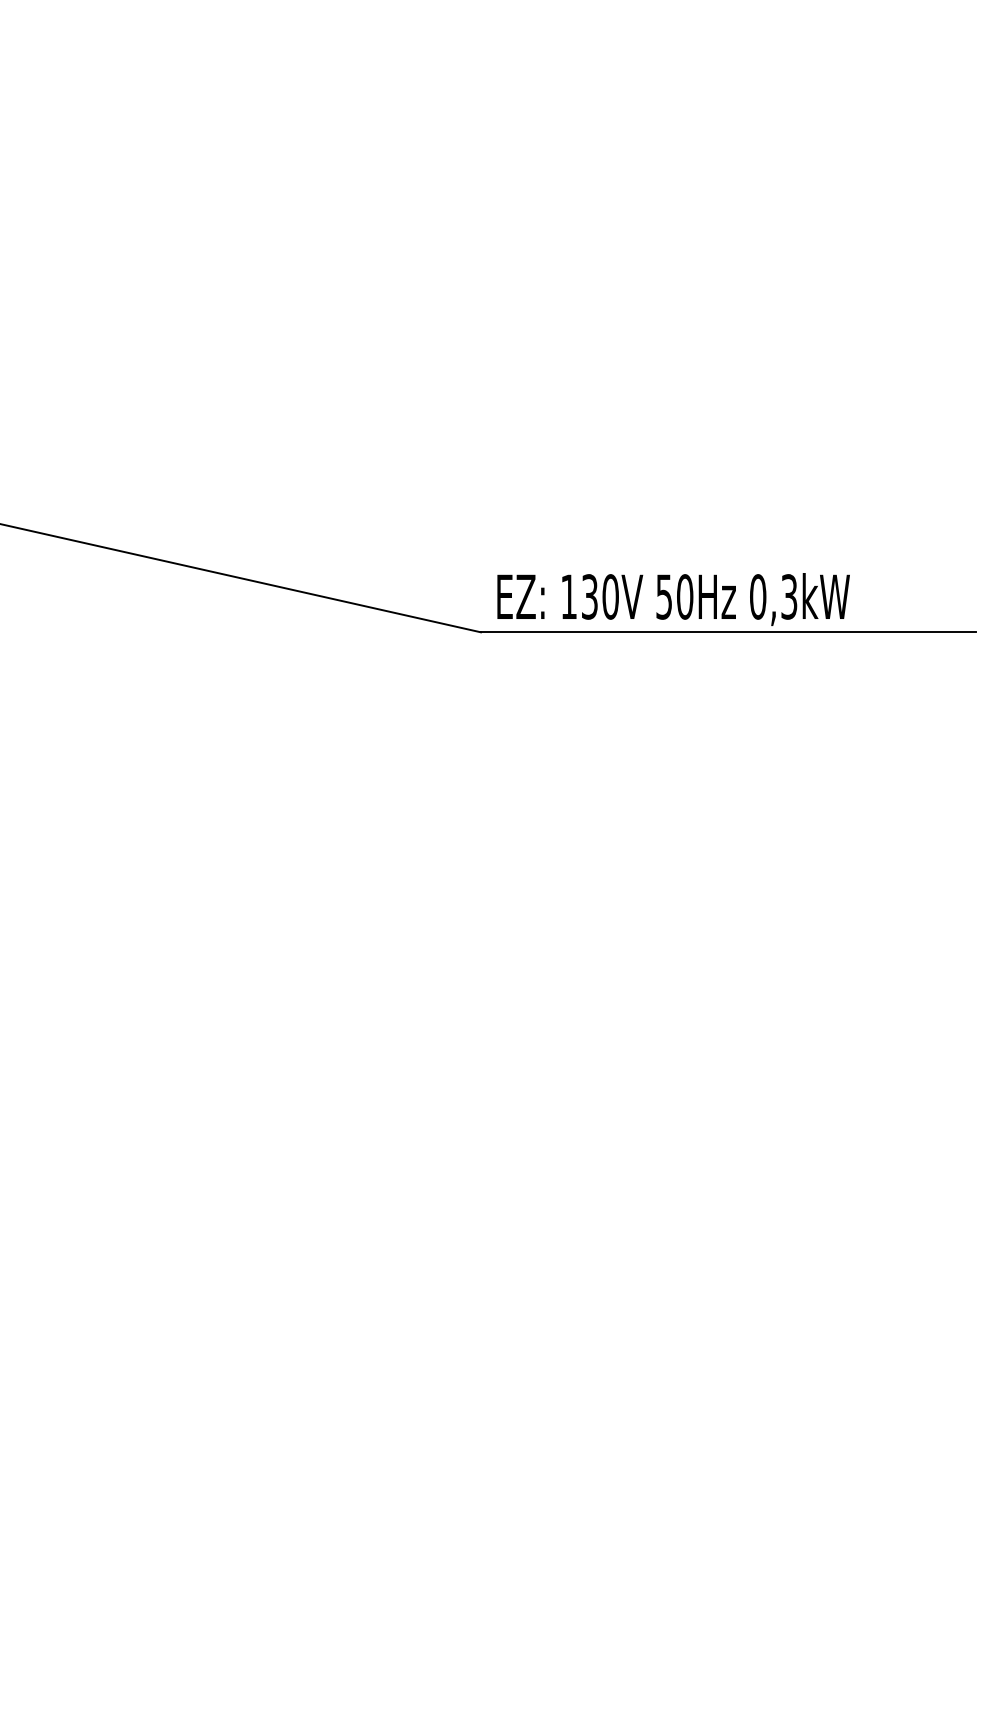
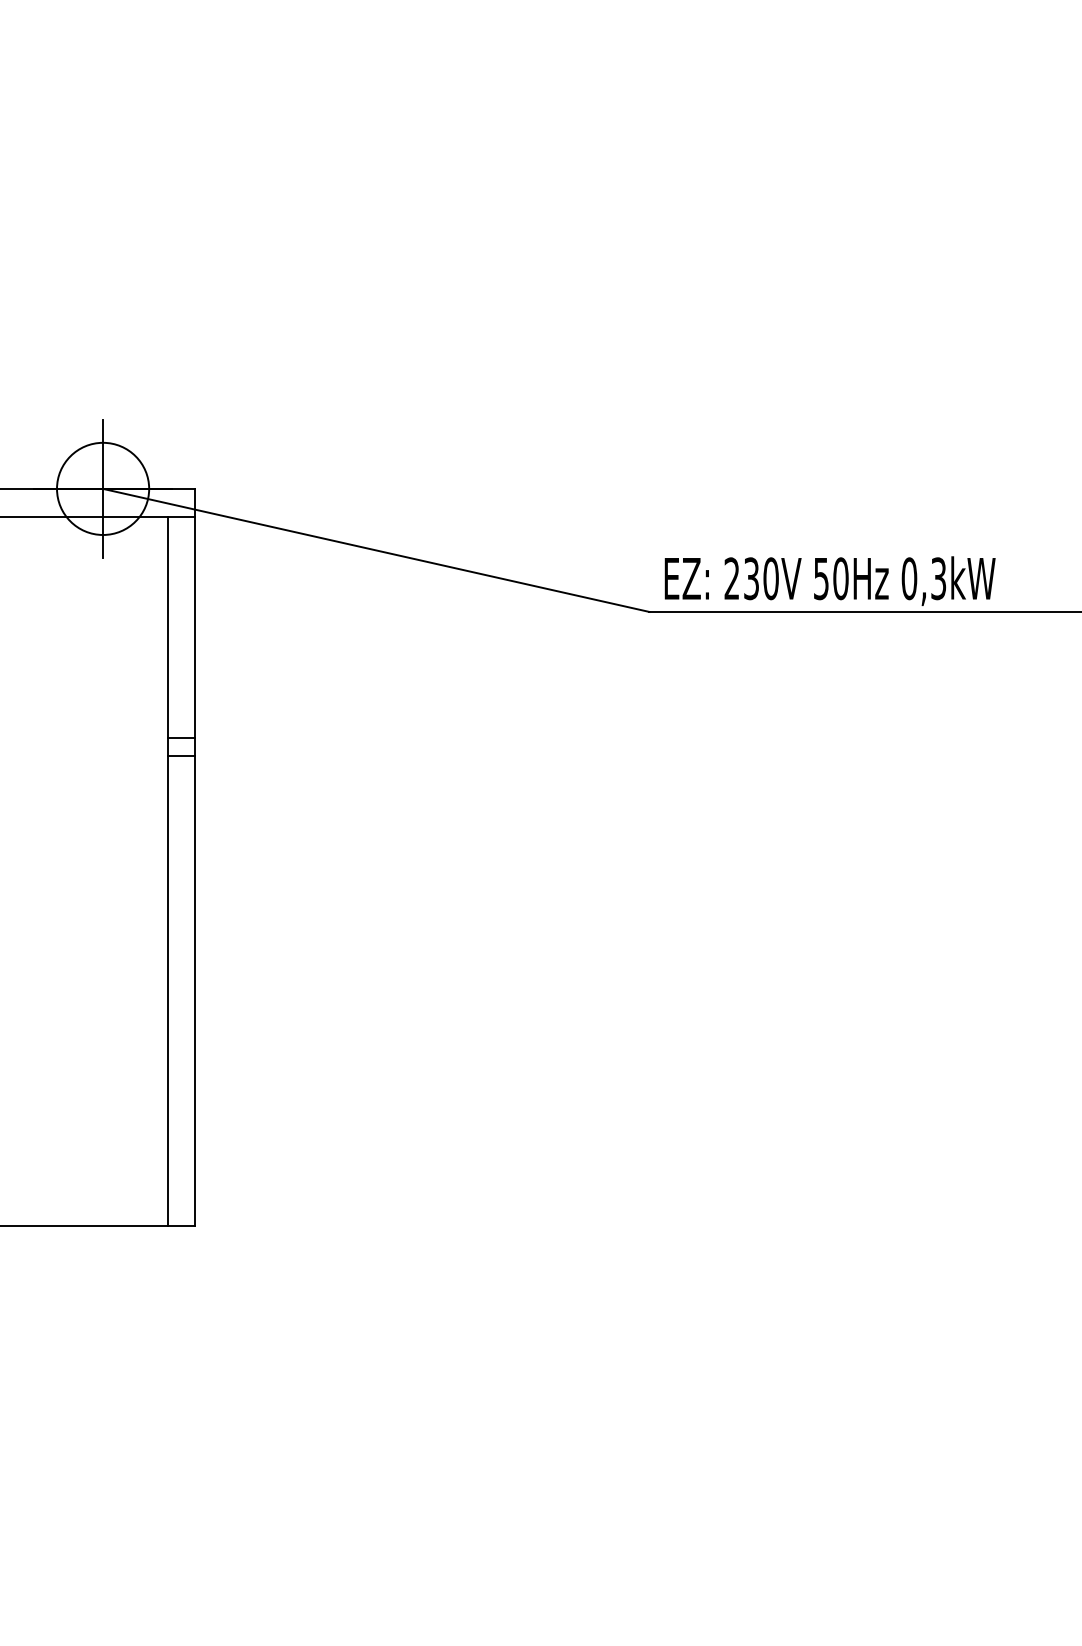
text: (568, 596) -> (731, 578), 130V -> 230V

